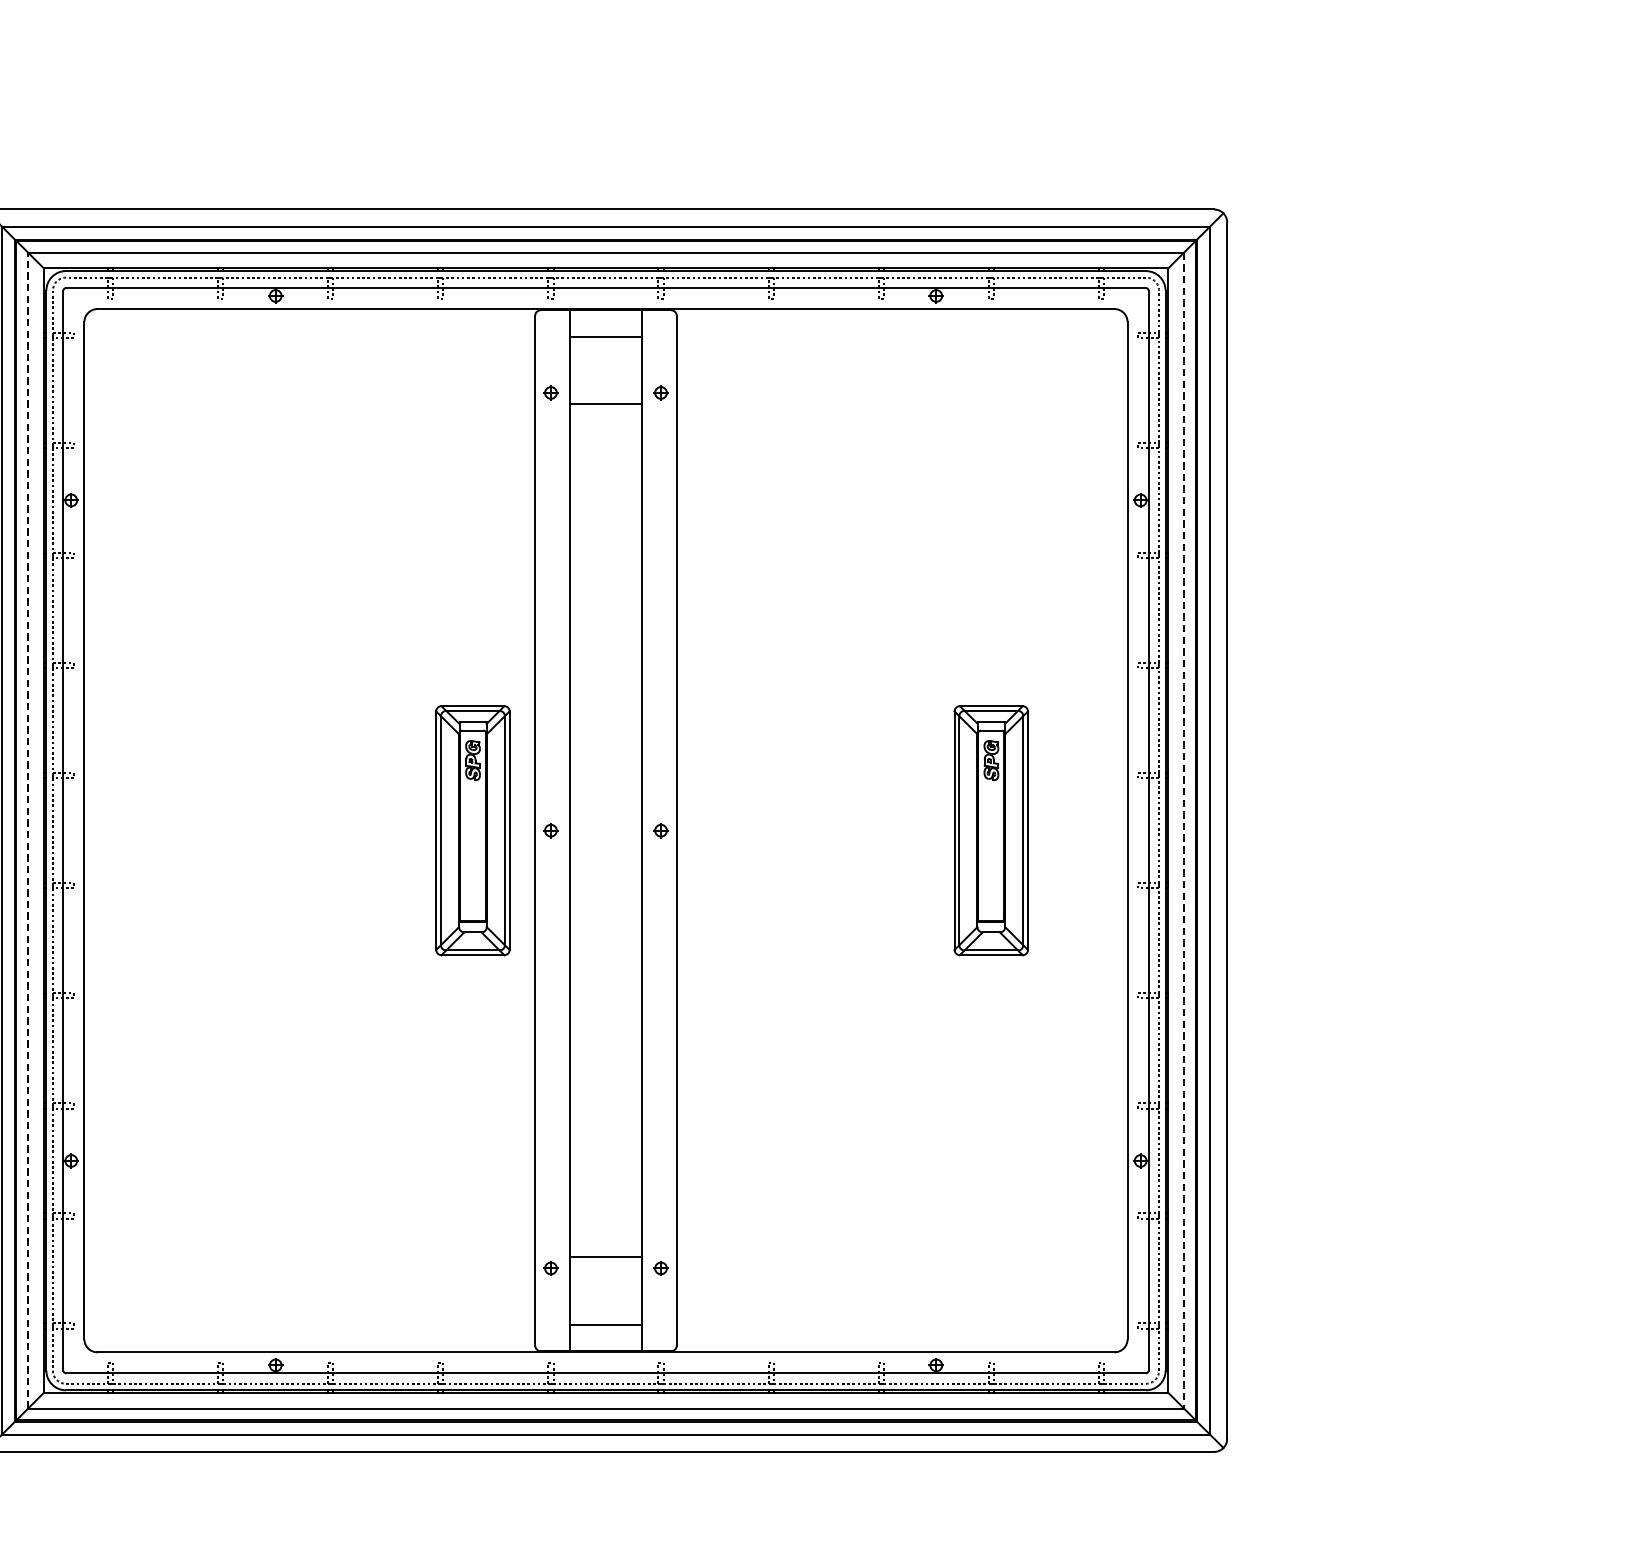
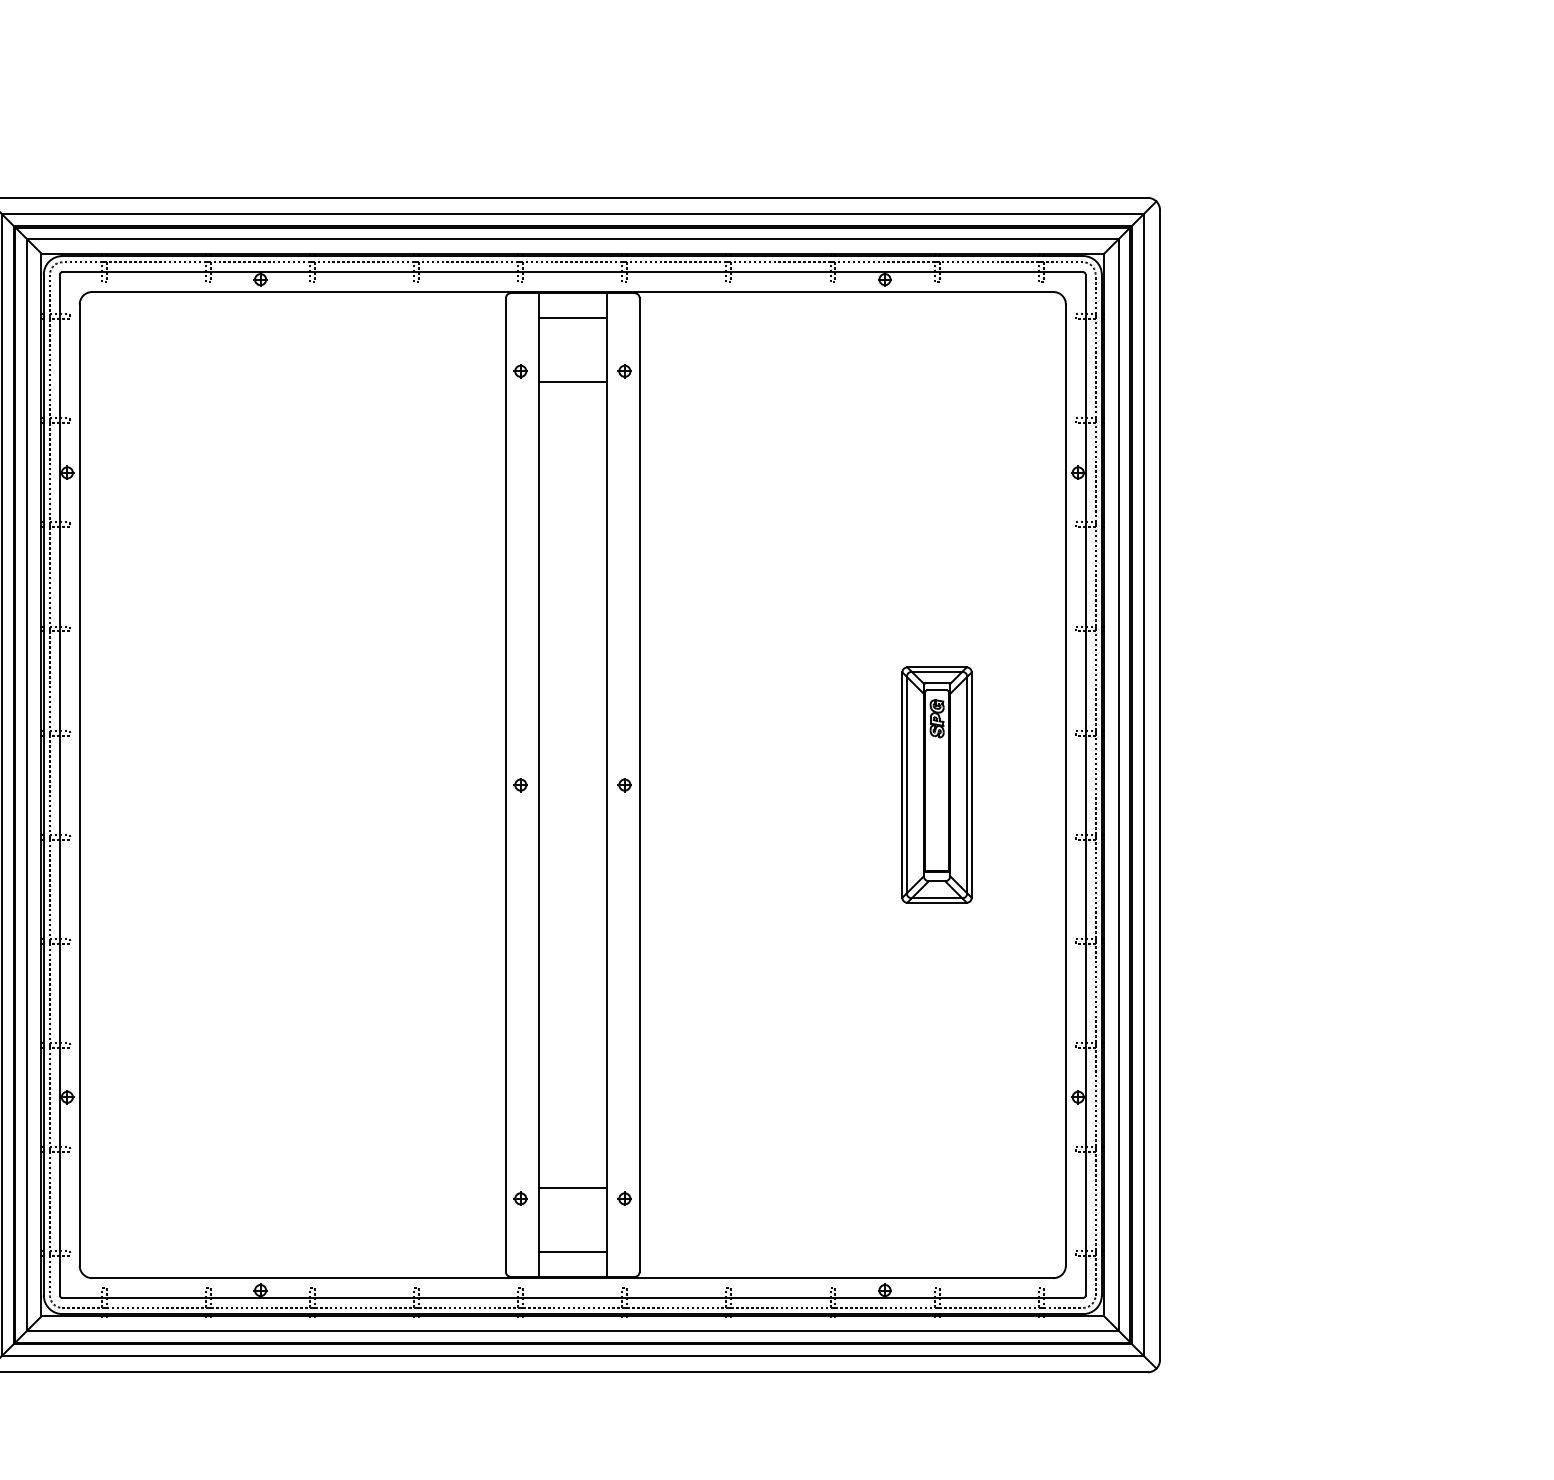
line: (28, 830) -> (26, 784), dashed -> solid
part: (472, 830) -> (446, 784), removed
line: (1184, 831) -> (1119, 785), dashed -> solid

